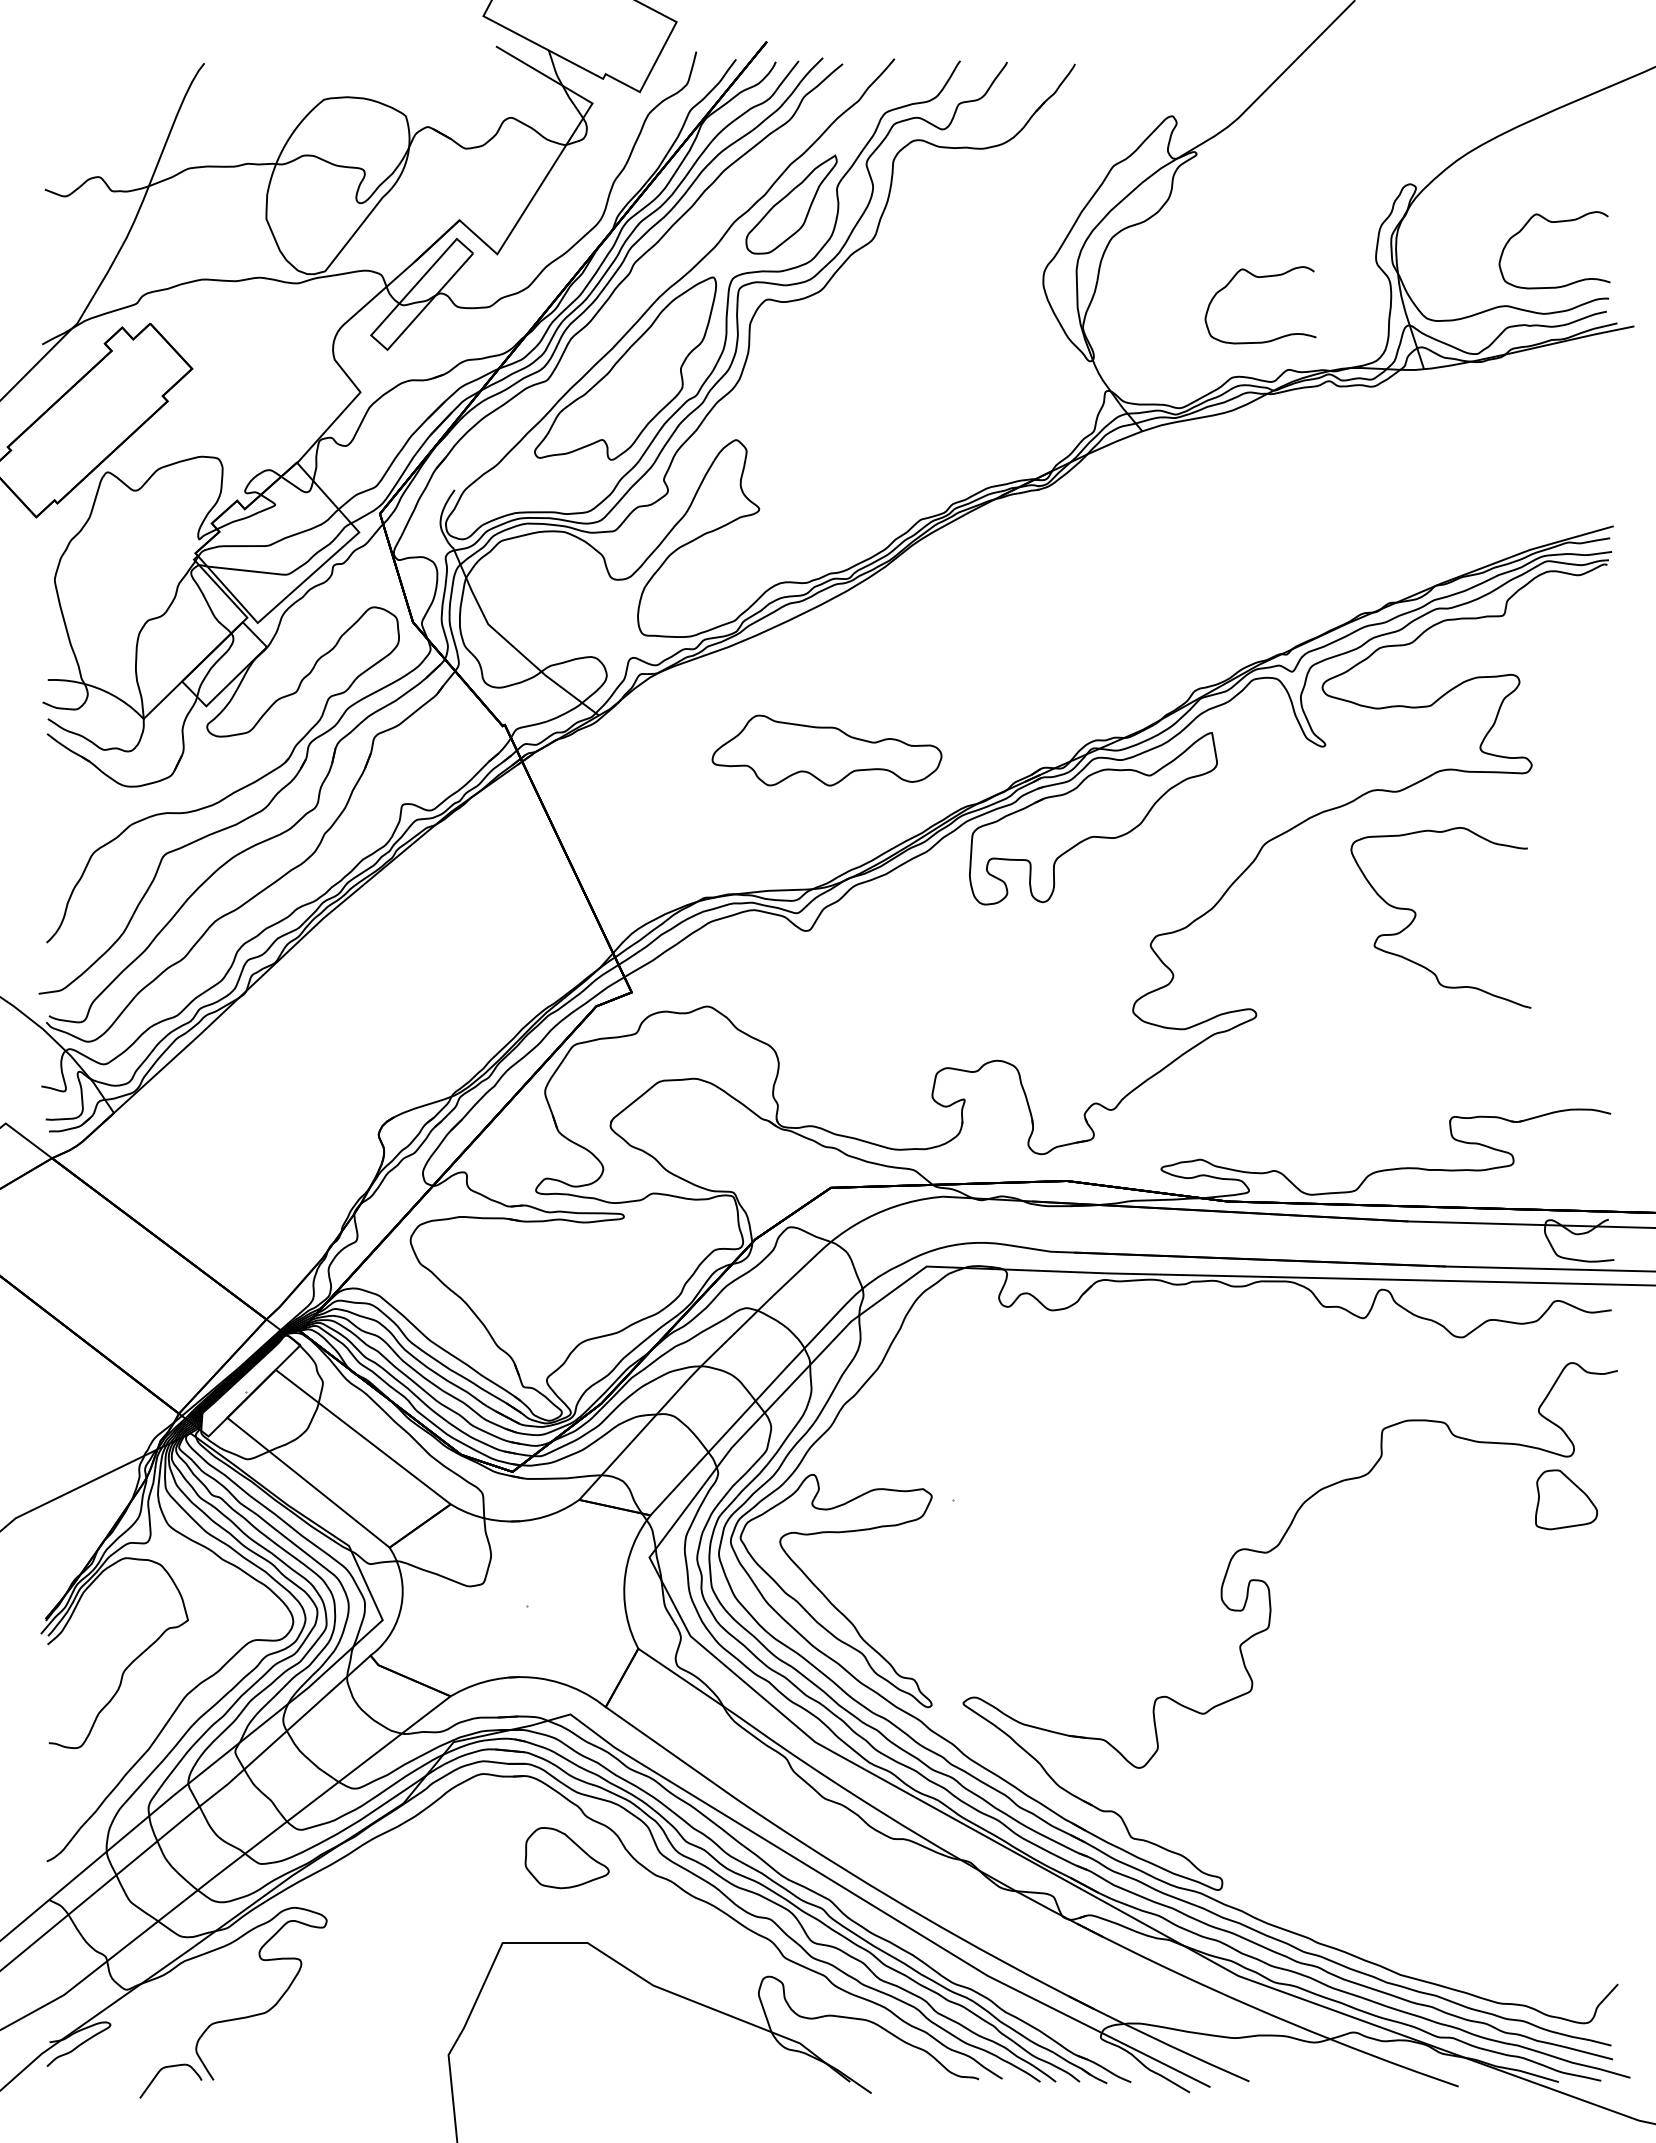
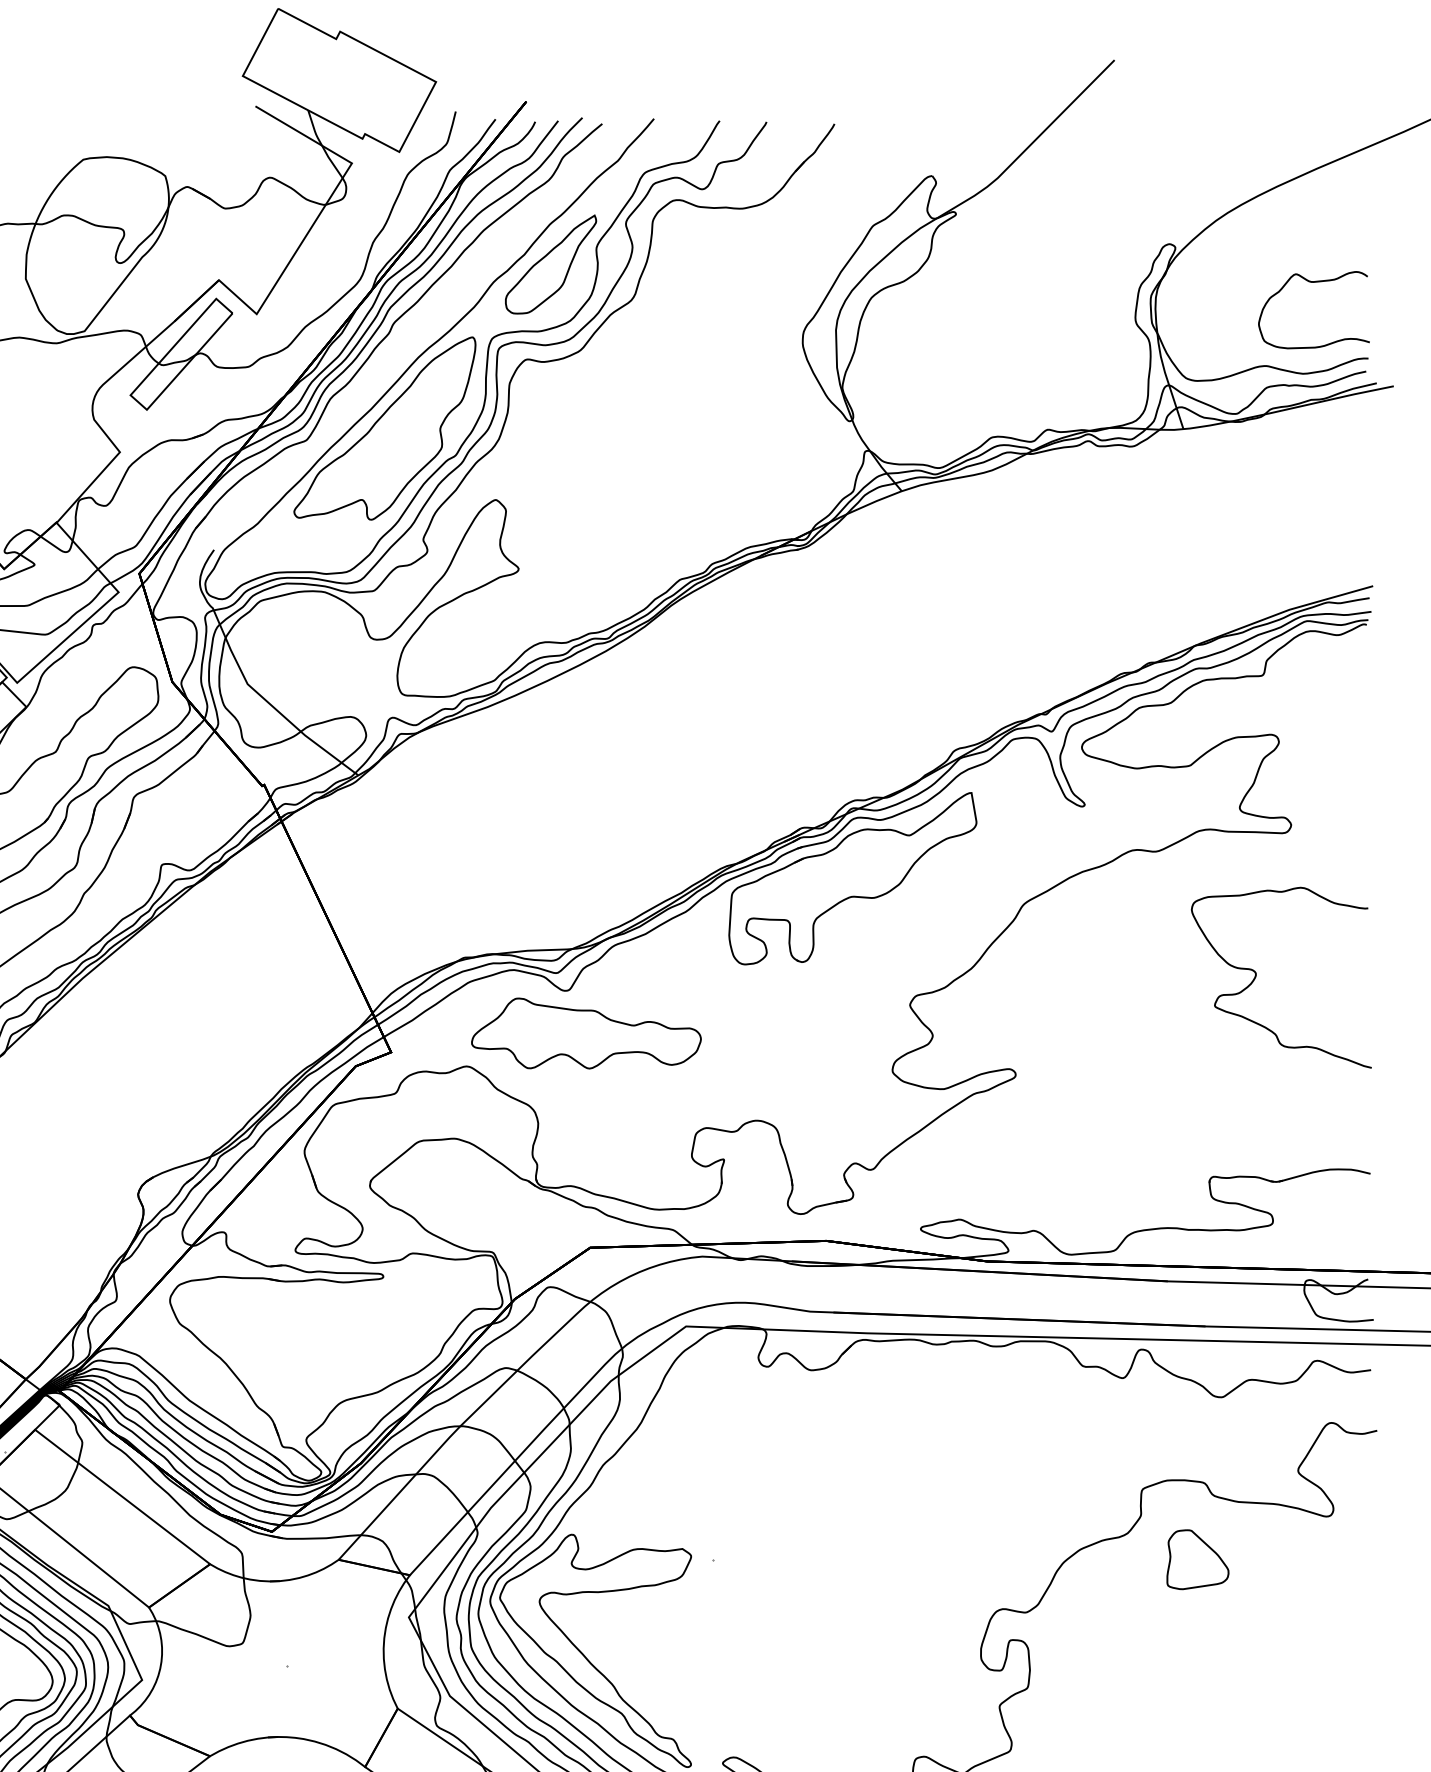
curve: (1260, 277) -> (1019, 337), removed
part: (826, 750) -> (585, 1033), moved
curve: (1416, 916) -> (1256, 976), moved
part: (1566, 1499) -> (1197, 1559), moved

